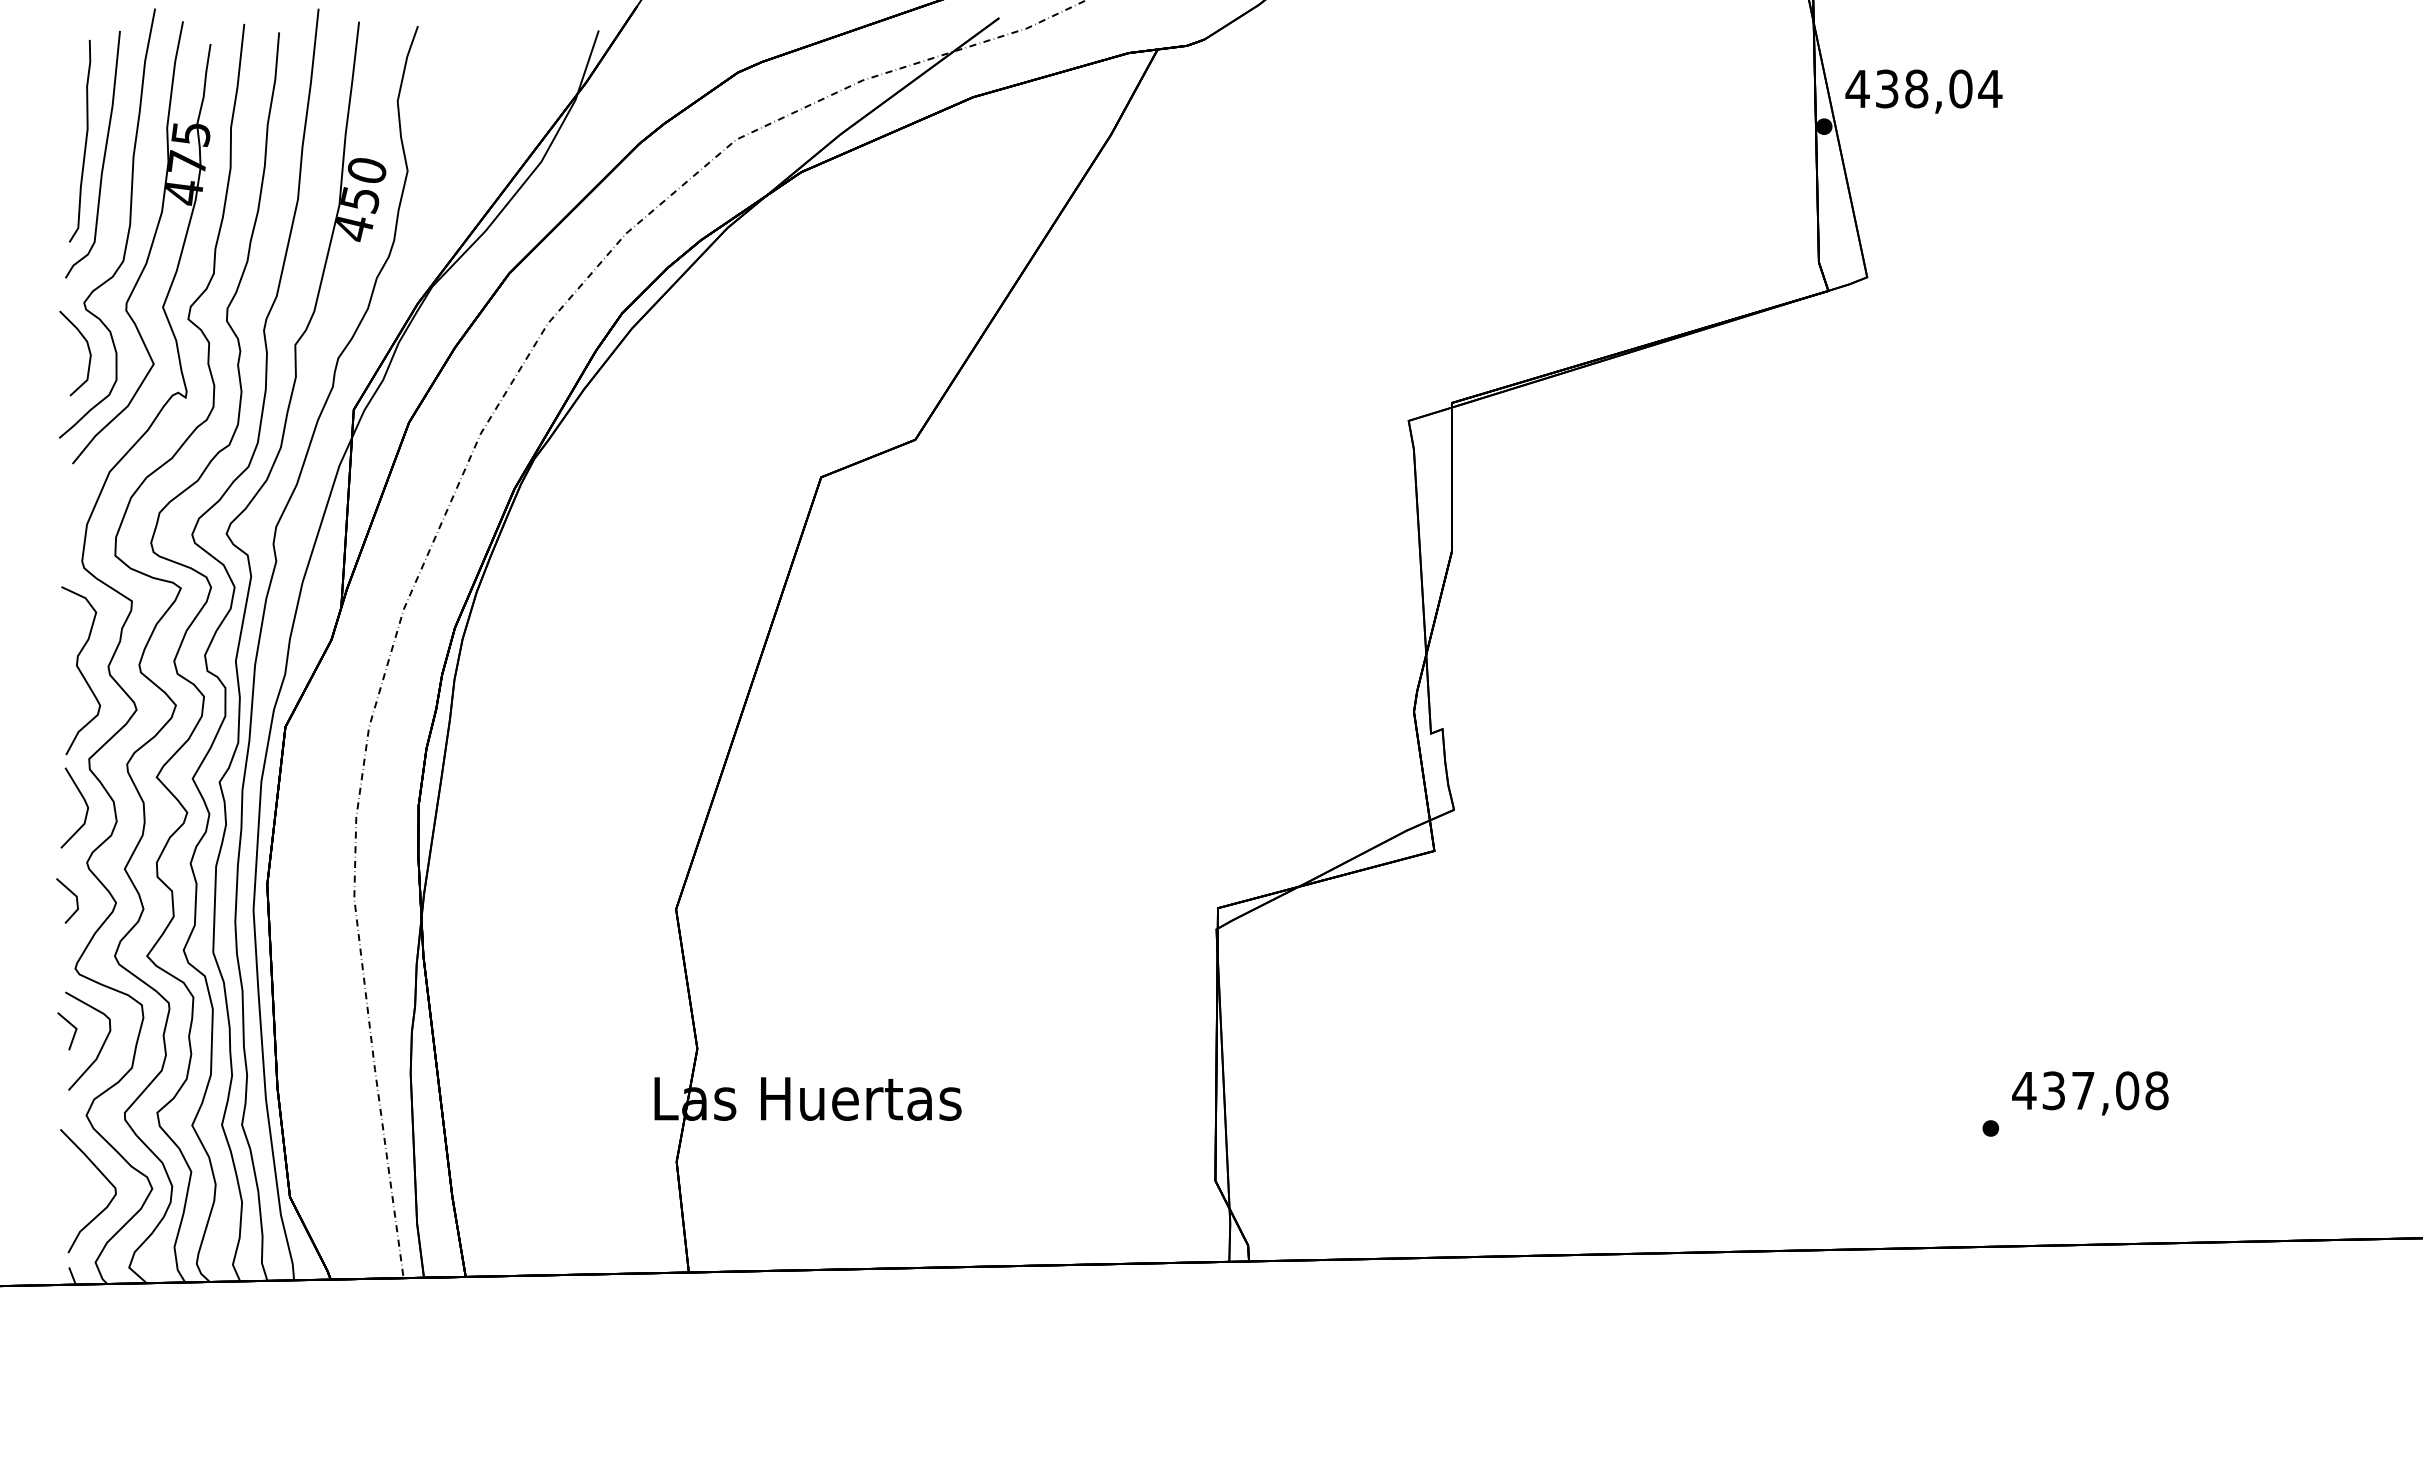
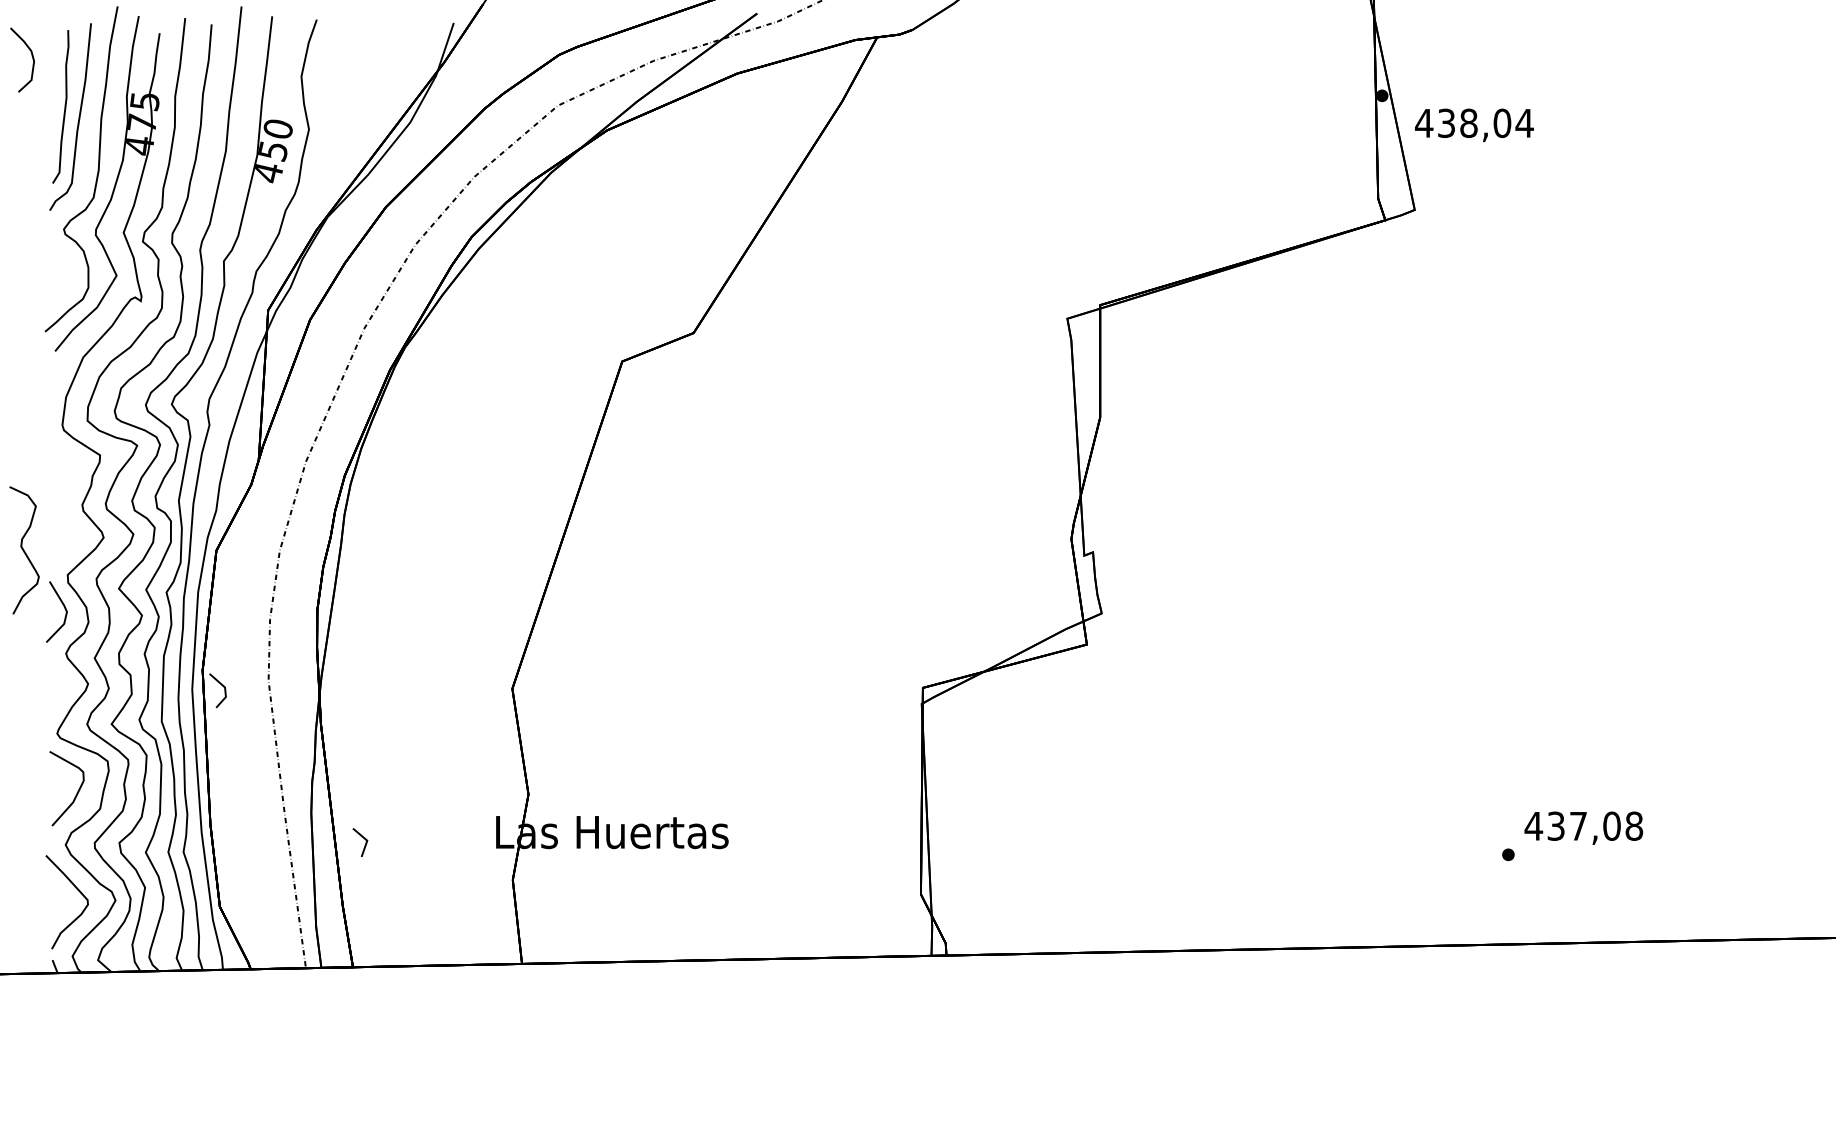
text: (1923, 91) -> (1474, 125), moved
curve: (88, 351) -> (32, 58), moved
curve: (80, 670) -> (24, 550), moved
line: (72, 894) -> (221, 685), moved
line: (73, 1034) -> (364, 844), moved

